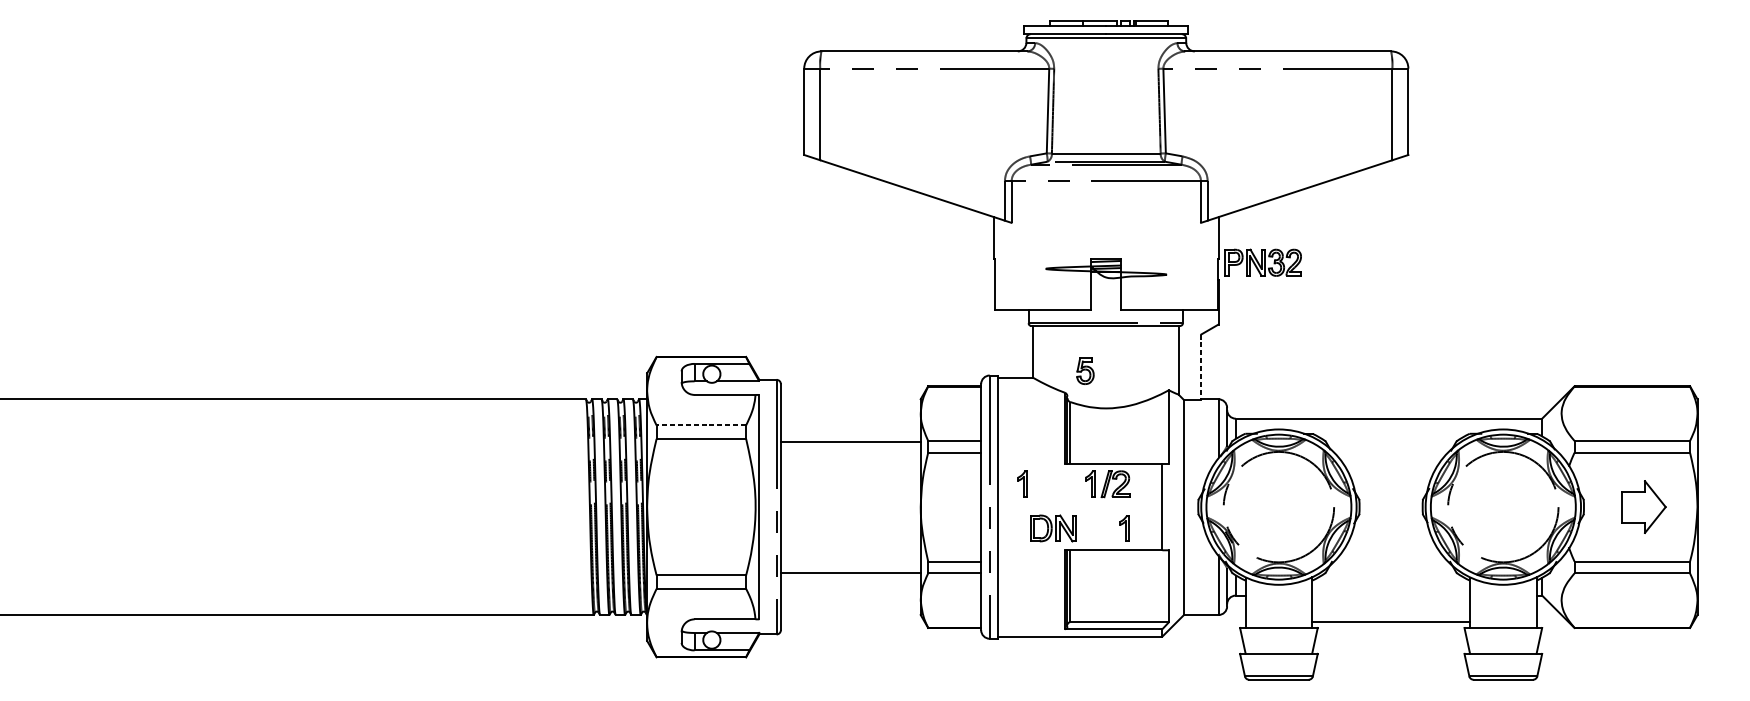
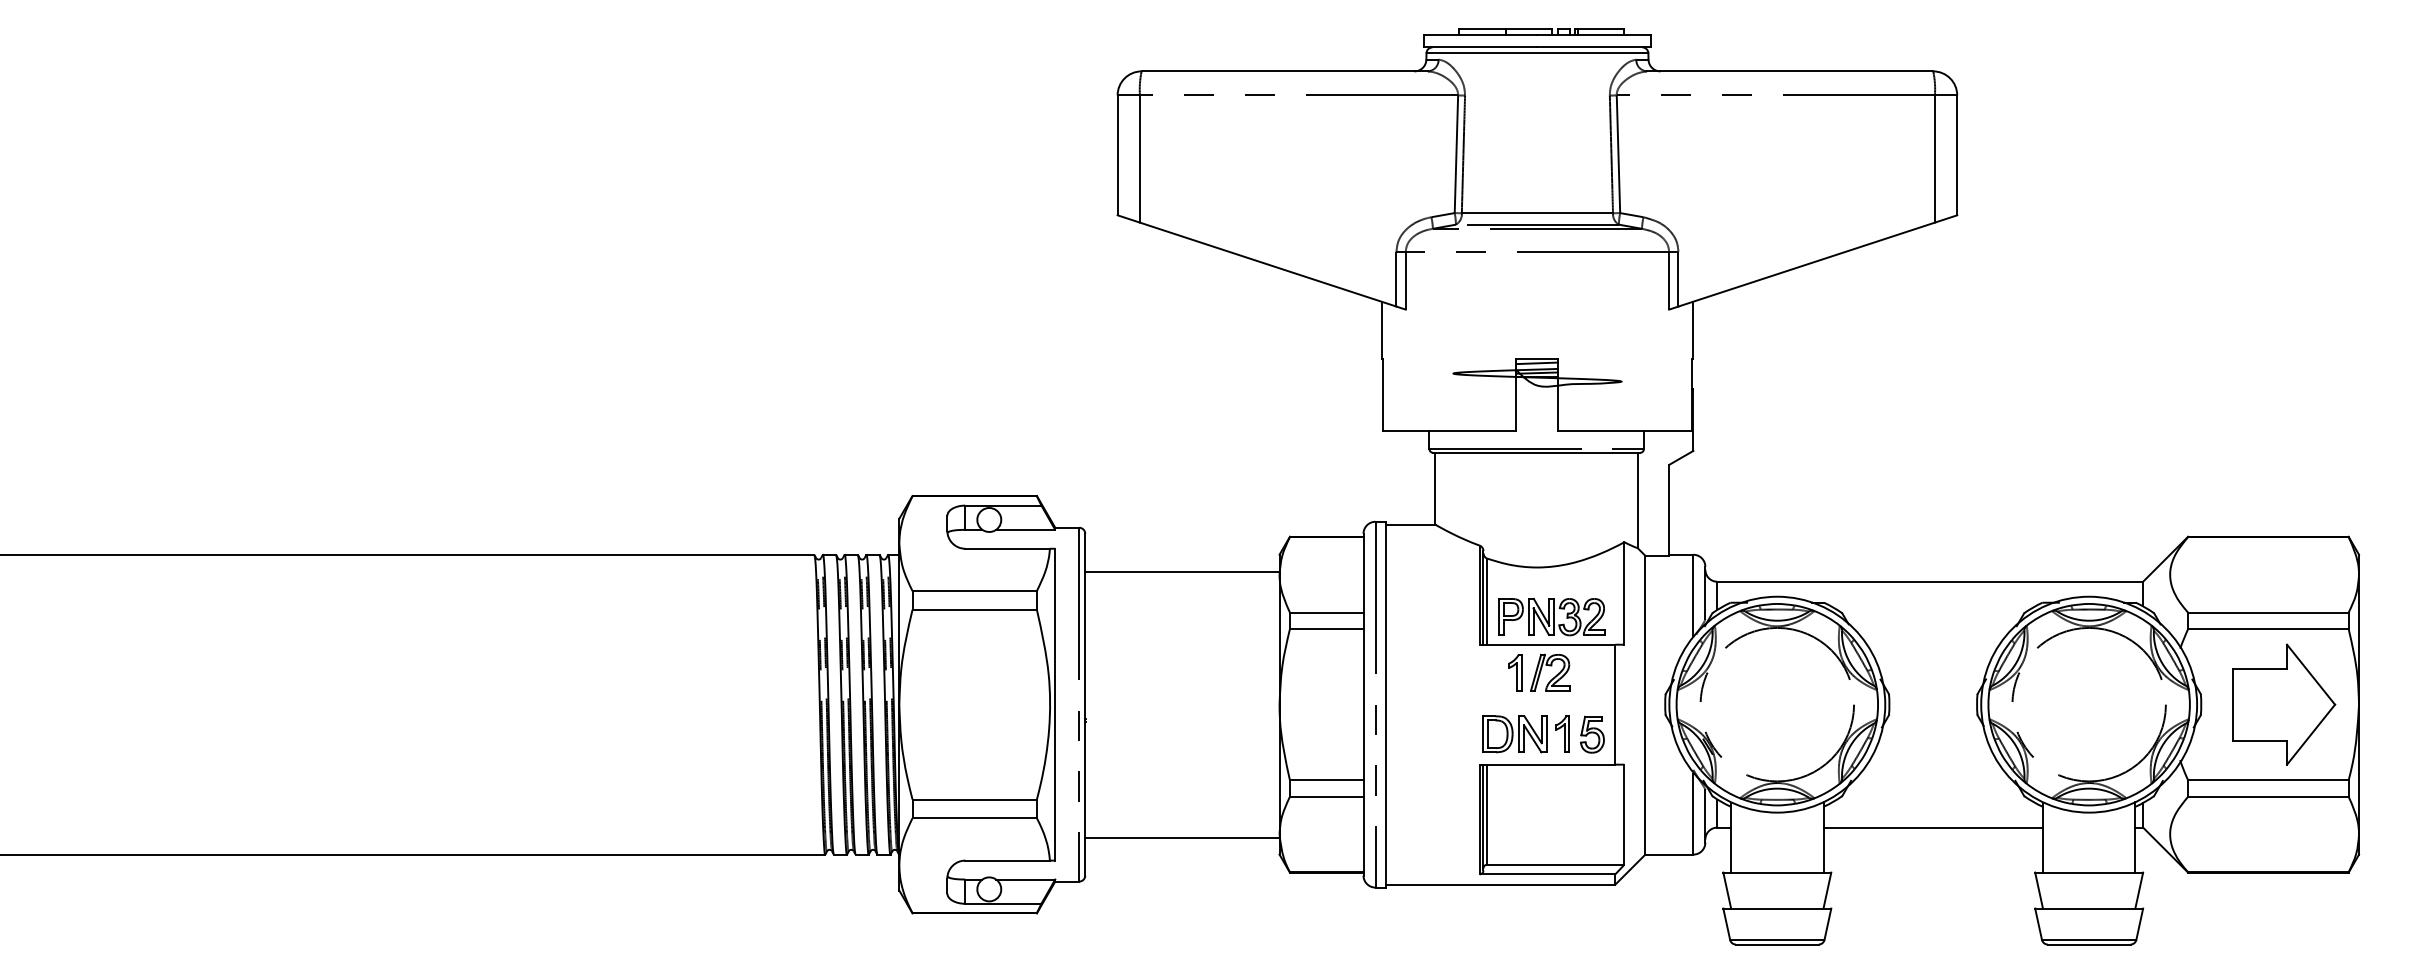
part: (1263, 263) -> (1551, 617), moved
line: (1201, 367) -> (1669, 510), dashed -> solid
part: (1085, 371) -> (1592, 734), moved
line: (701, 425) -> (974, 591), dashed -> solid
line: (850, 441) -> (1182, 571), moved
part: (1022, 483) -> (1421, 672), removed
part: (1643, 507) -> (2284, 704), size x1.67
part: (1053, 528) -> (1514, 734), moved
line: (850, 572) -> (1182, 837), moved
line: (1390, 621) -> (1932, 827), moved

